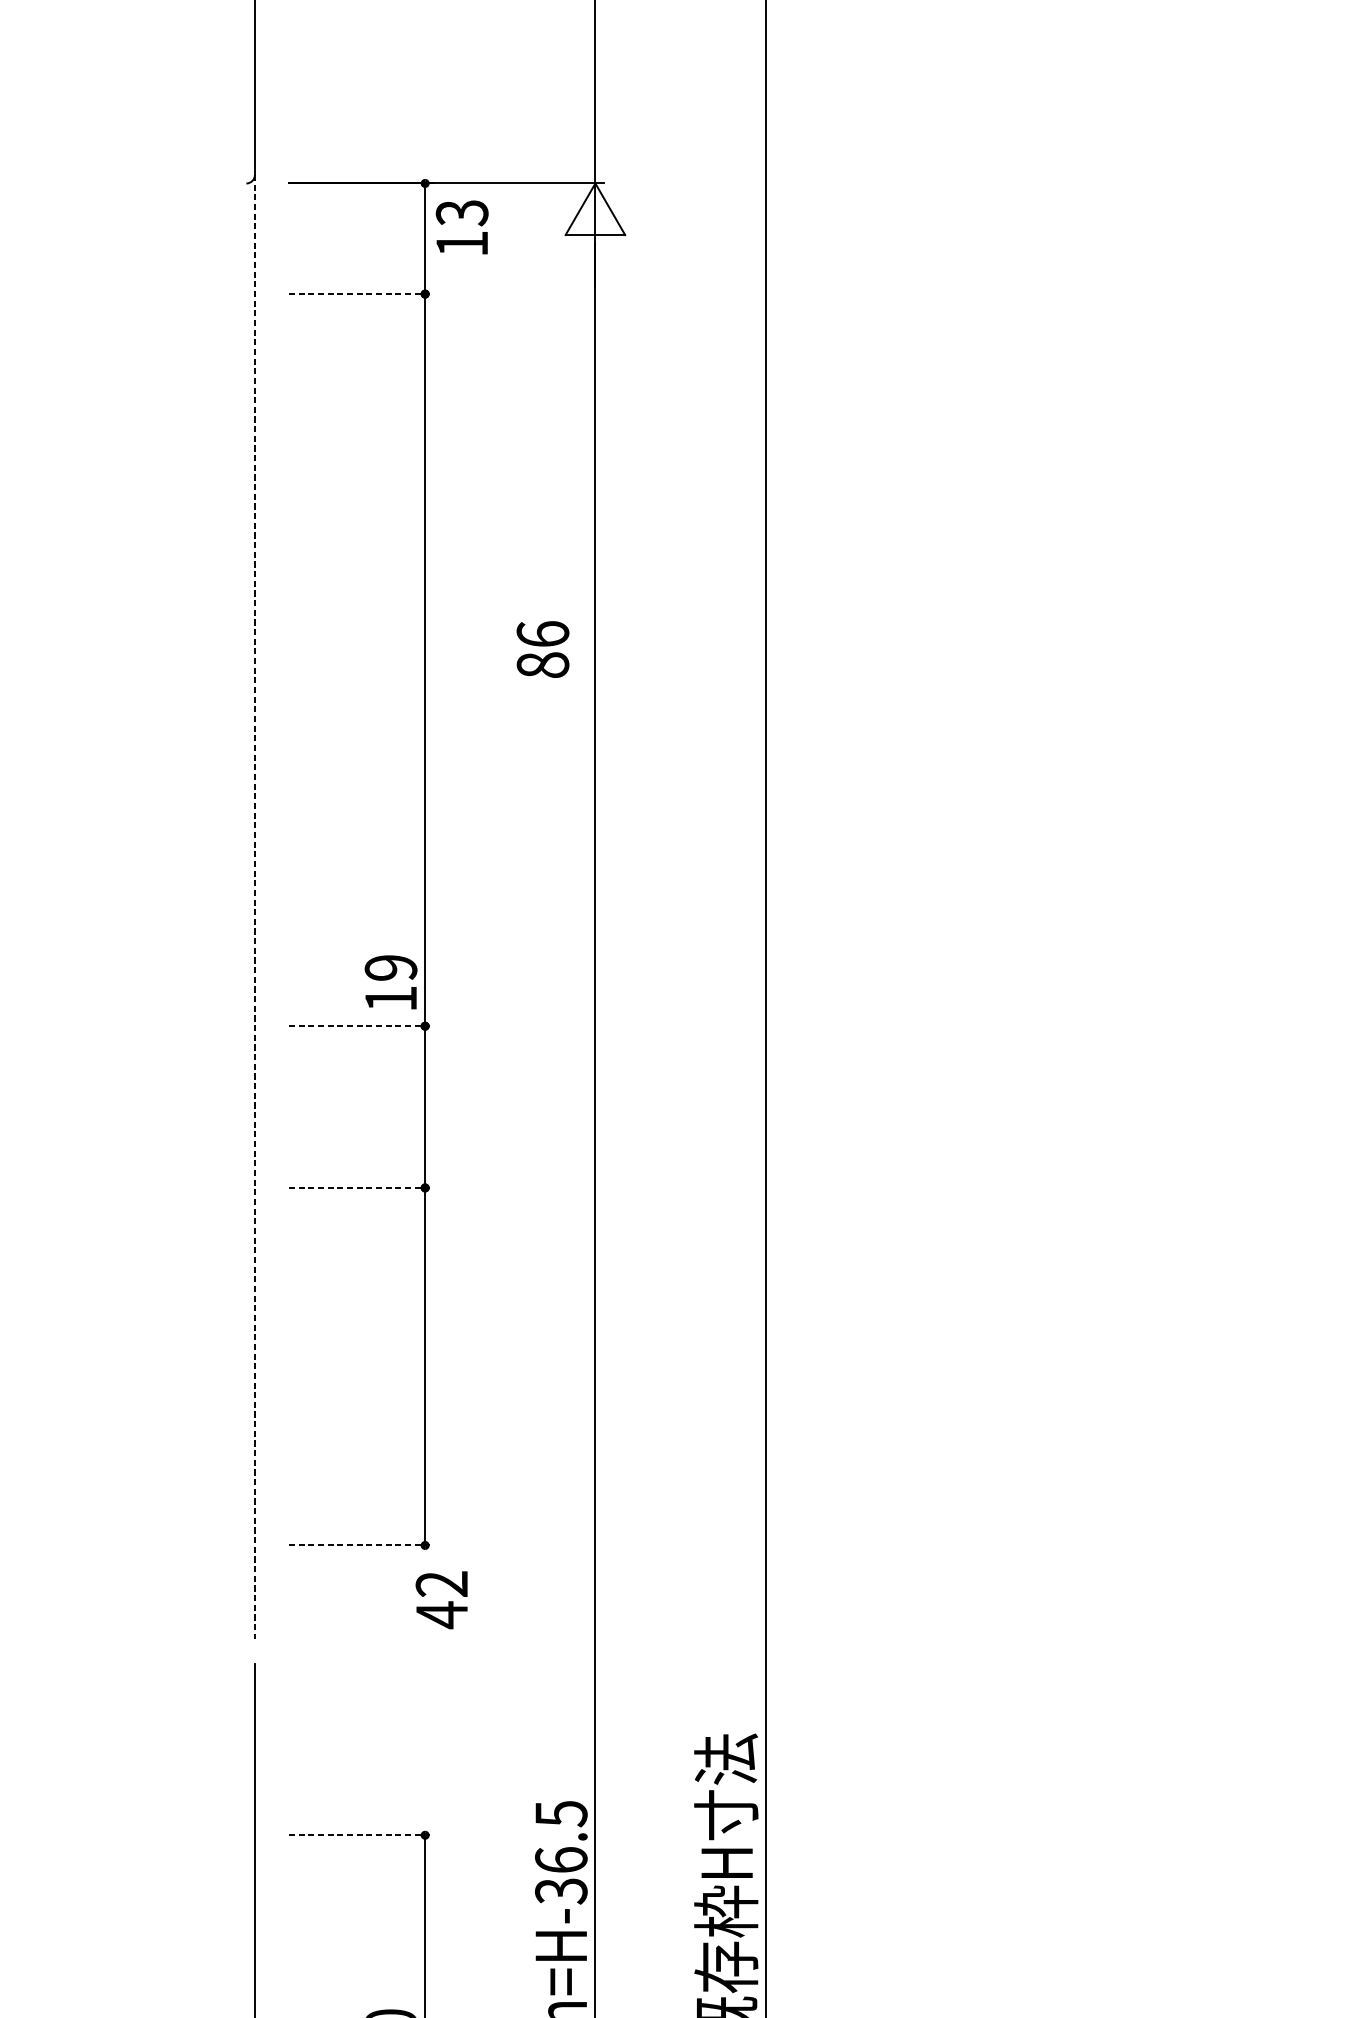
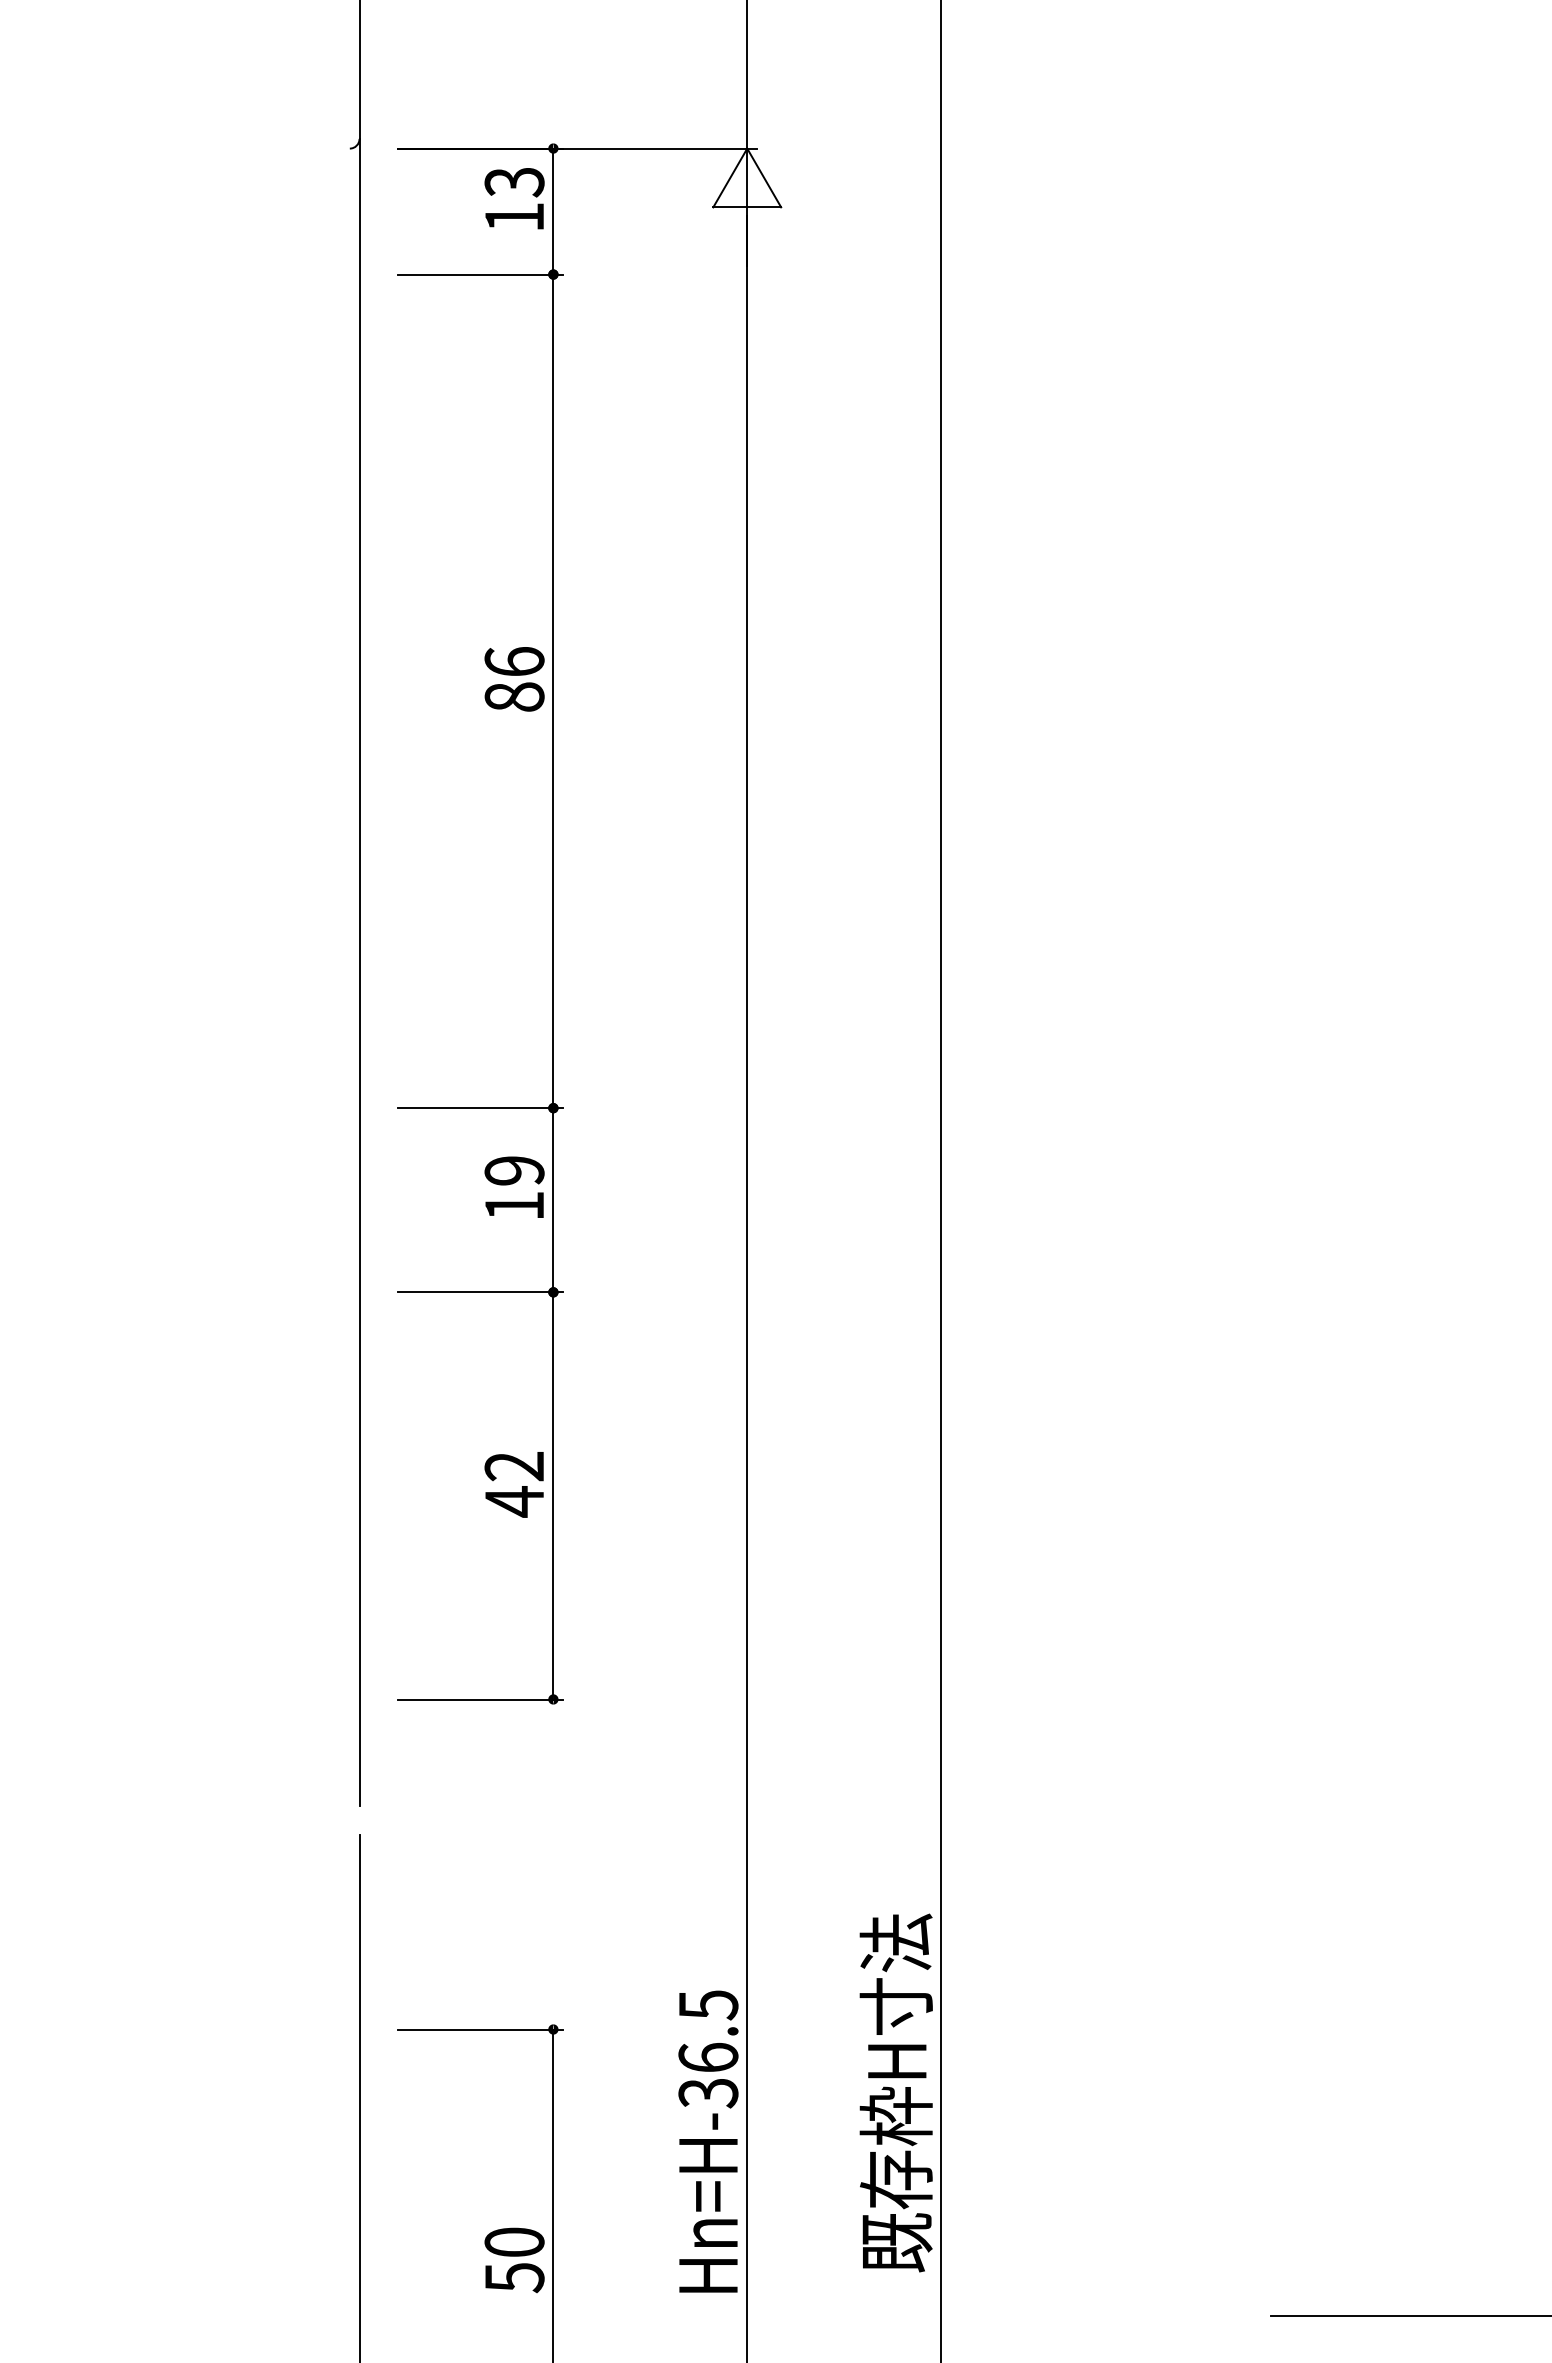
text: (462, 227) -> (514, 198), moved
line: (362, 294) -> (481, 274), dashed -> solid
text: (542, 649) -> (514, 679), moved
line: (254, 907) -> (359, 972), dashed -> solid
text: (390, 981) -> (514, 1186), moved
line: (362, 1026) -> (481, 1108), dashed -> solid
line: (362, 1188) -> (481, 1292), dashed -> solid
line: (362, 1545) -> (481, 1699), dashed -> solid
text: (441, 1599) -> (513, 1484), moved
line: (362, 1835) -> (481, 2029), dashed -> solid

